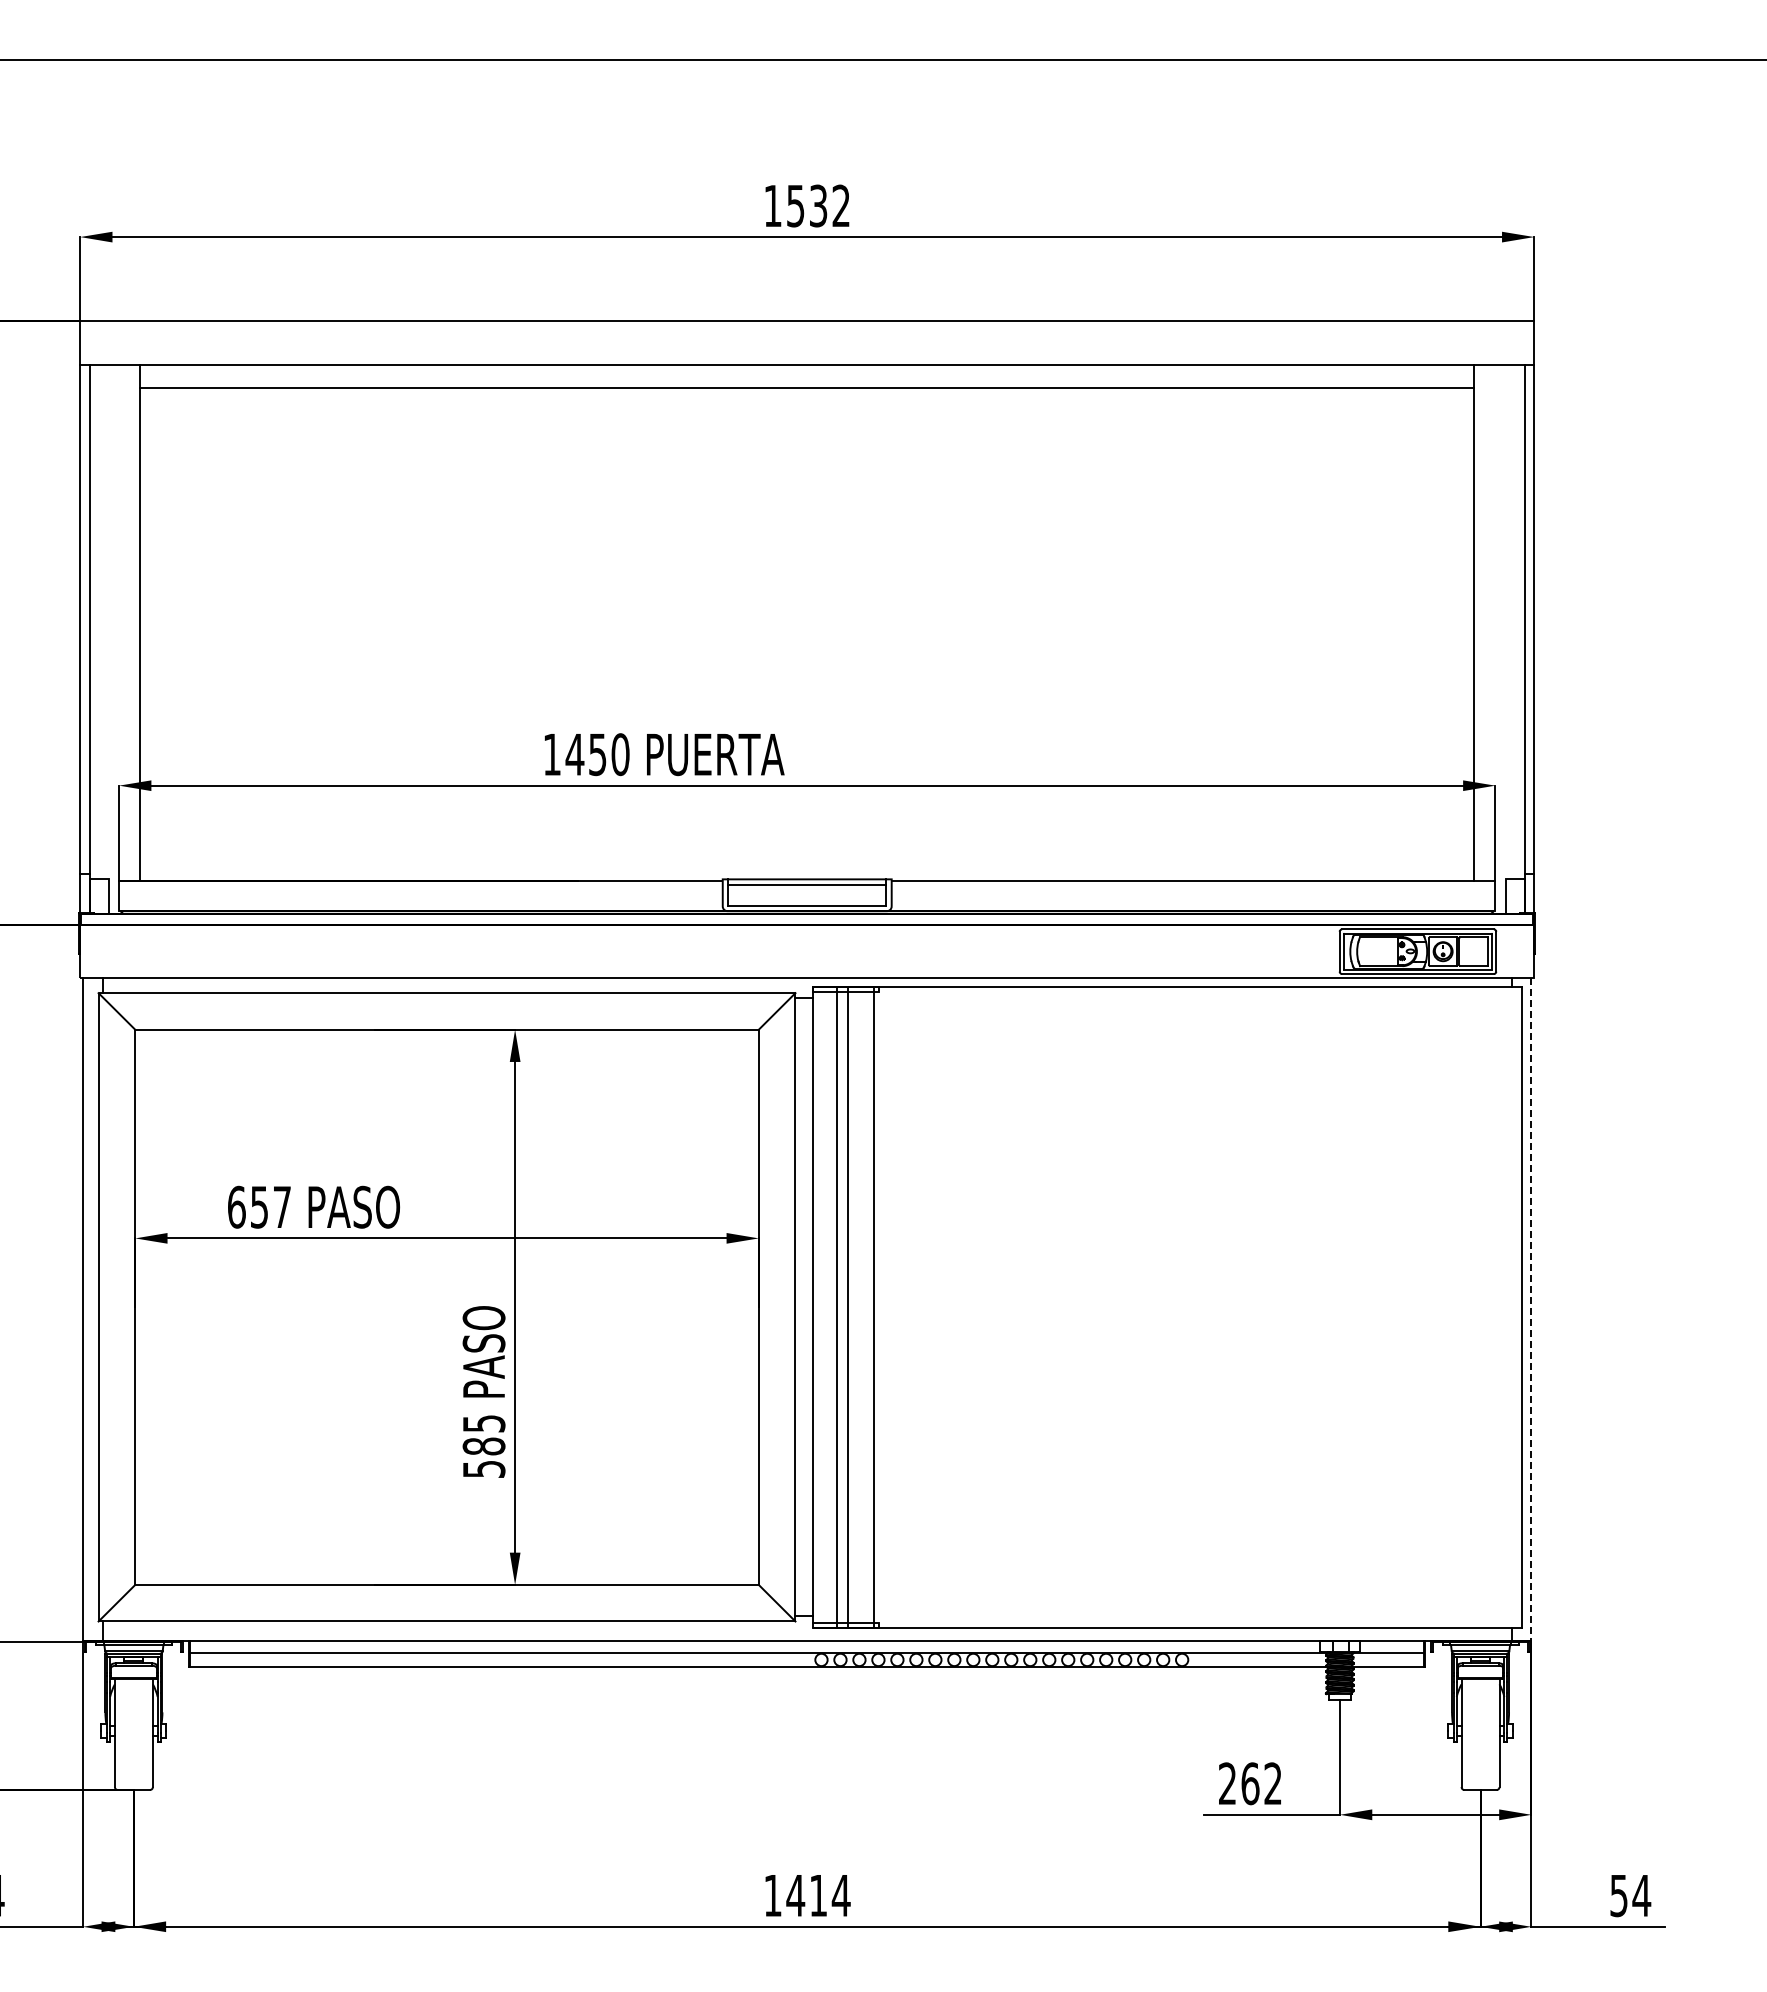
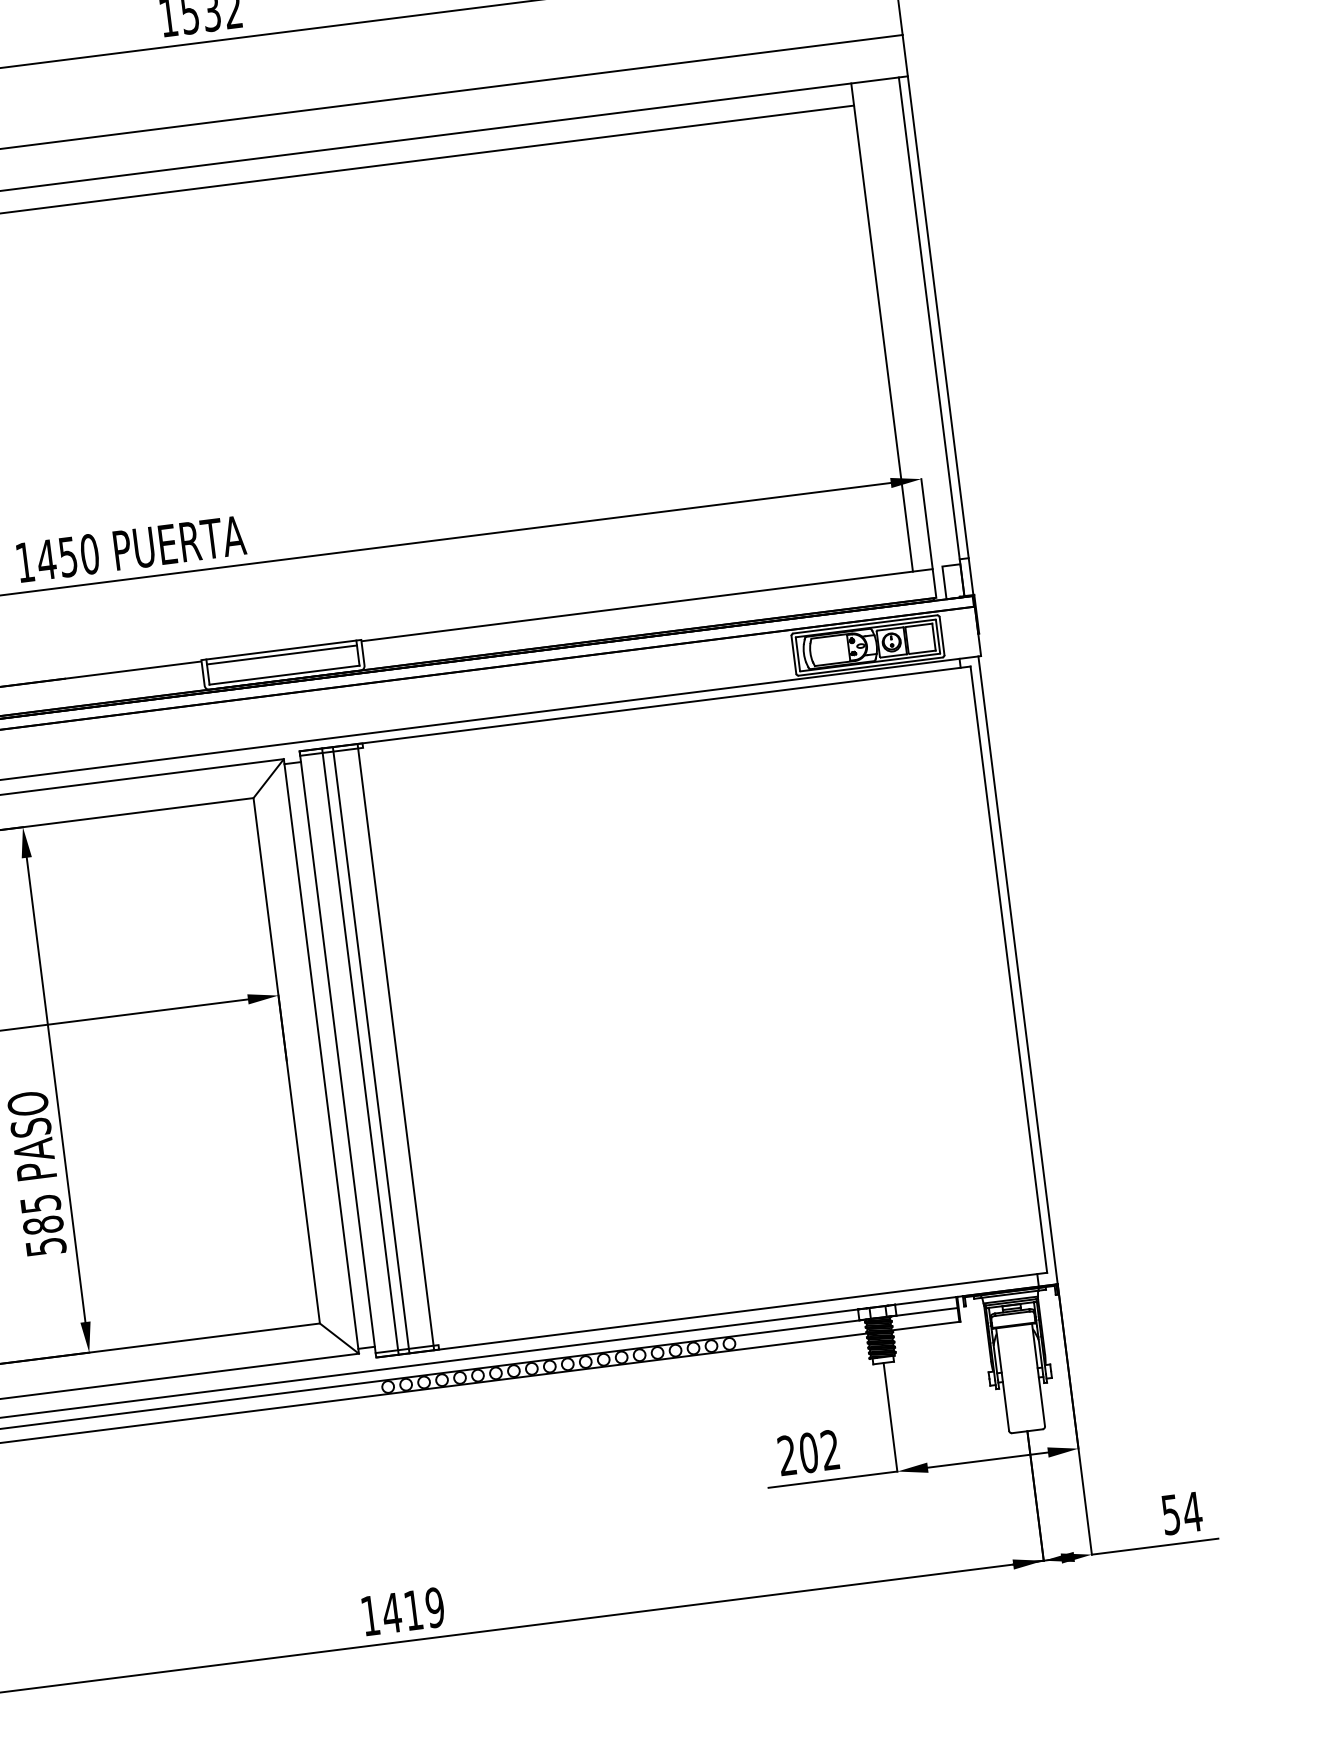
line: (1531, 1309) -> (1018, 970), dashed -> solid
text: (1250, 1783) -> (808, 1452), 262 -> 202
text: (840, 1895) -> (434, 1607), 1414 -> 1419

